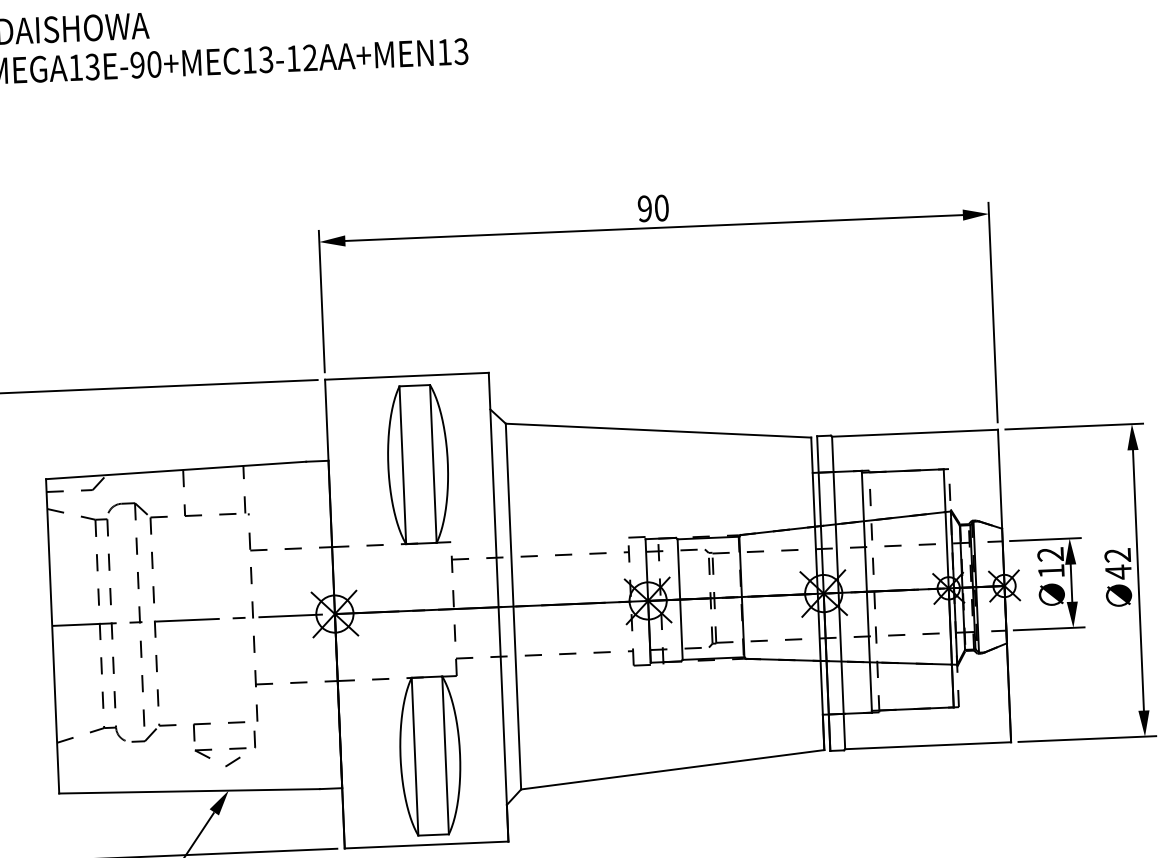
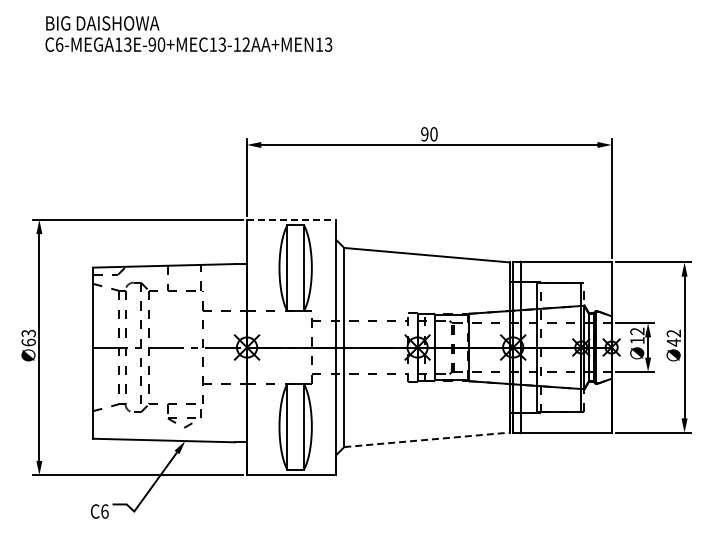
line: (406, 375) -> (291, 219), solid -> dashed
line: (673, 769) -> (427, 439), solid -> dashed

